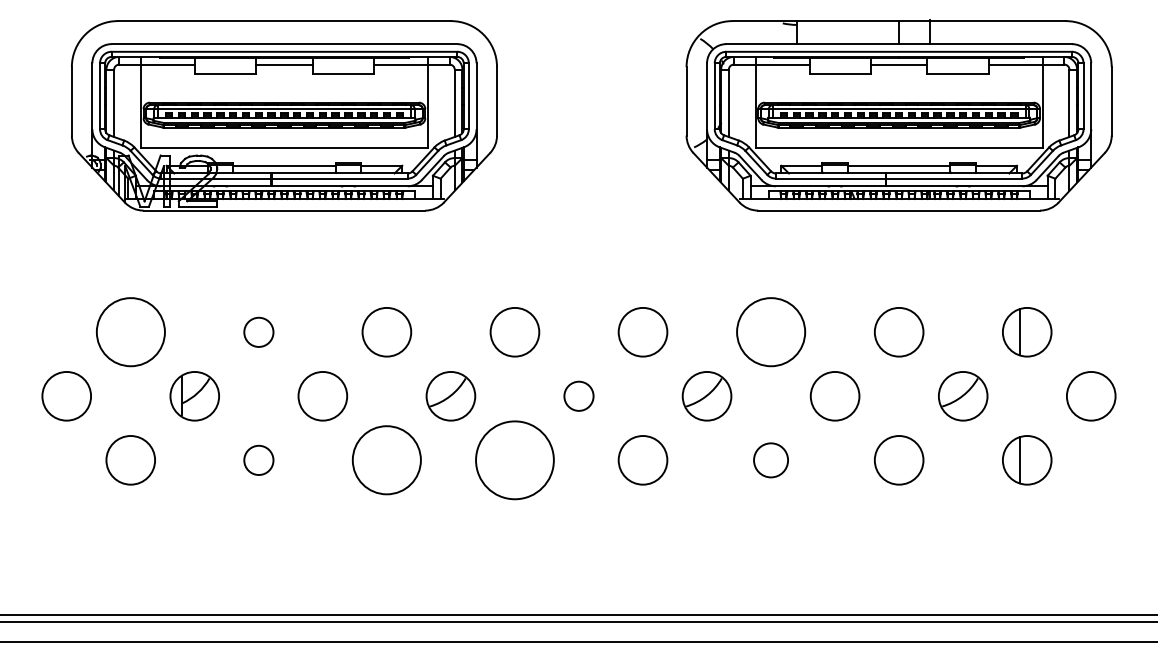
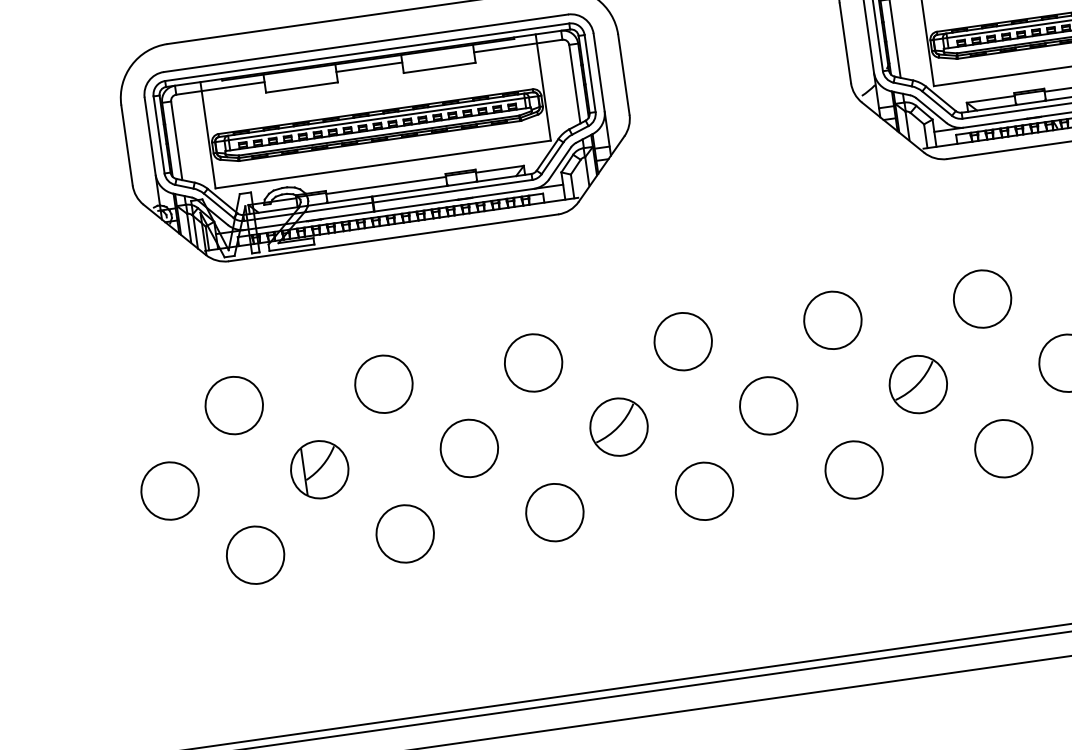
circle: (130, 332) -> (233, 405), size x0.71
circle: (258, 332) -> (383, 384), size x1.67
circle: (770, 332) -> (981, 299), size x0.71
circle: (578, 395) -> (768, 405), size x1.67
circle: (258, 460) -> (404, 534), size x1.67
circle: (386, 460) -> (554, 512), size x0.71
circle: (514, 460) -> (704, 491), size x0.62
circle: (770, 460) -> (1003, 449), size x1.43

